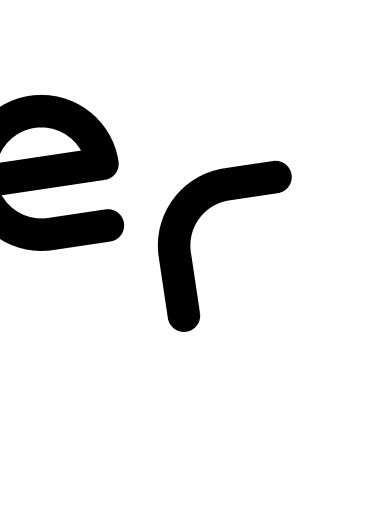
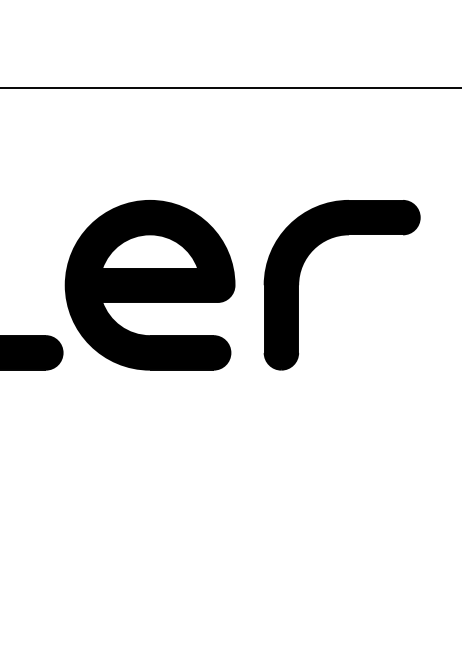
part: (191, 251) -> (299, 284), moved

